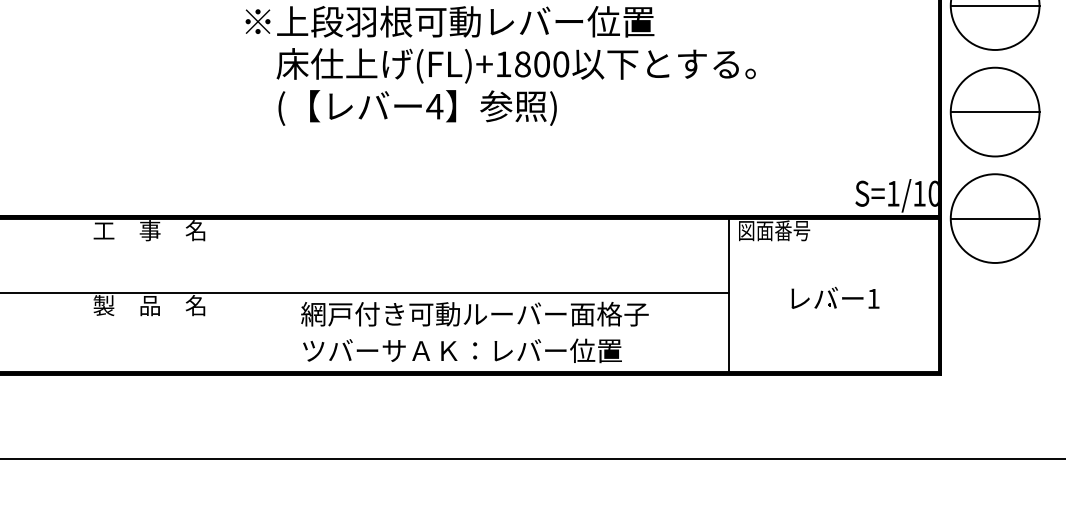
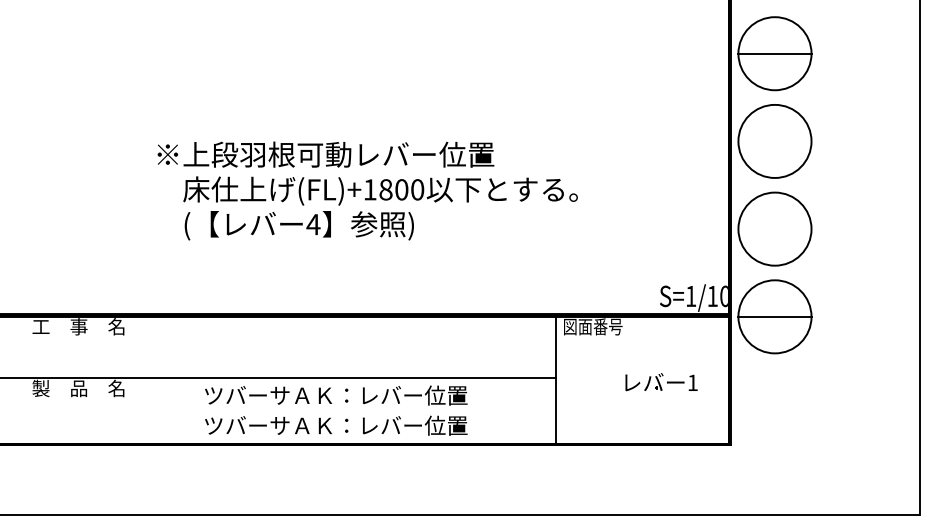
line: (994, 5) -> (774, 141), removed
line: (994, 112) -> (774, 229), removed
part: (835, 298) -> (661, 382), moved
text: (474, 314) -> (346, 395), 網戸付き可動ルーバー面格子 -> ツバーサＡＫ：レバー位置

